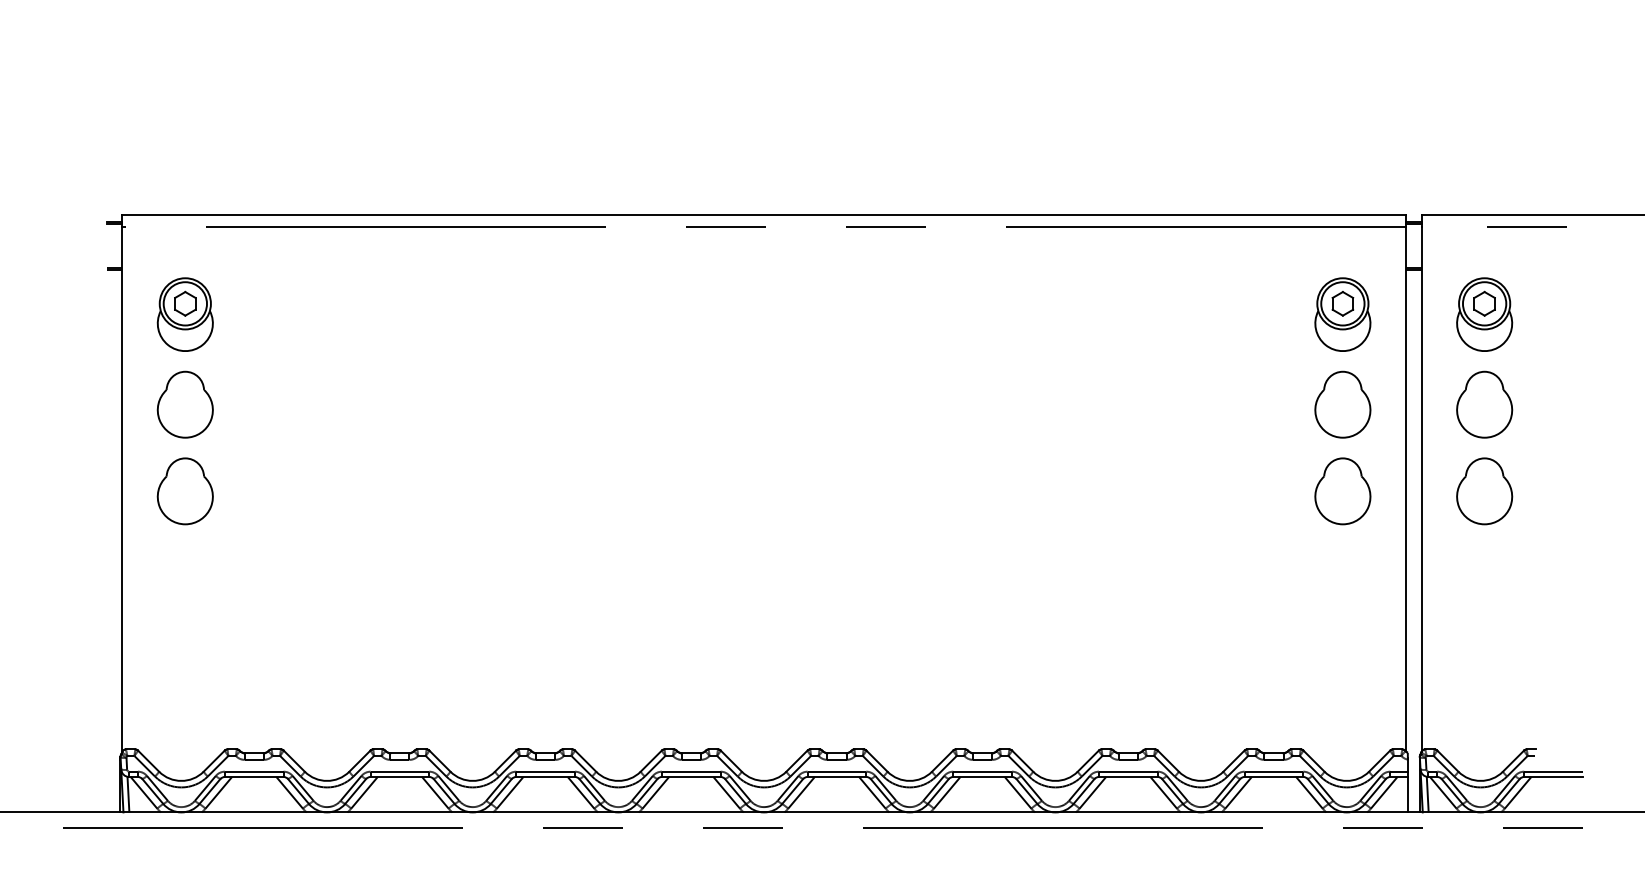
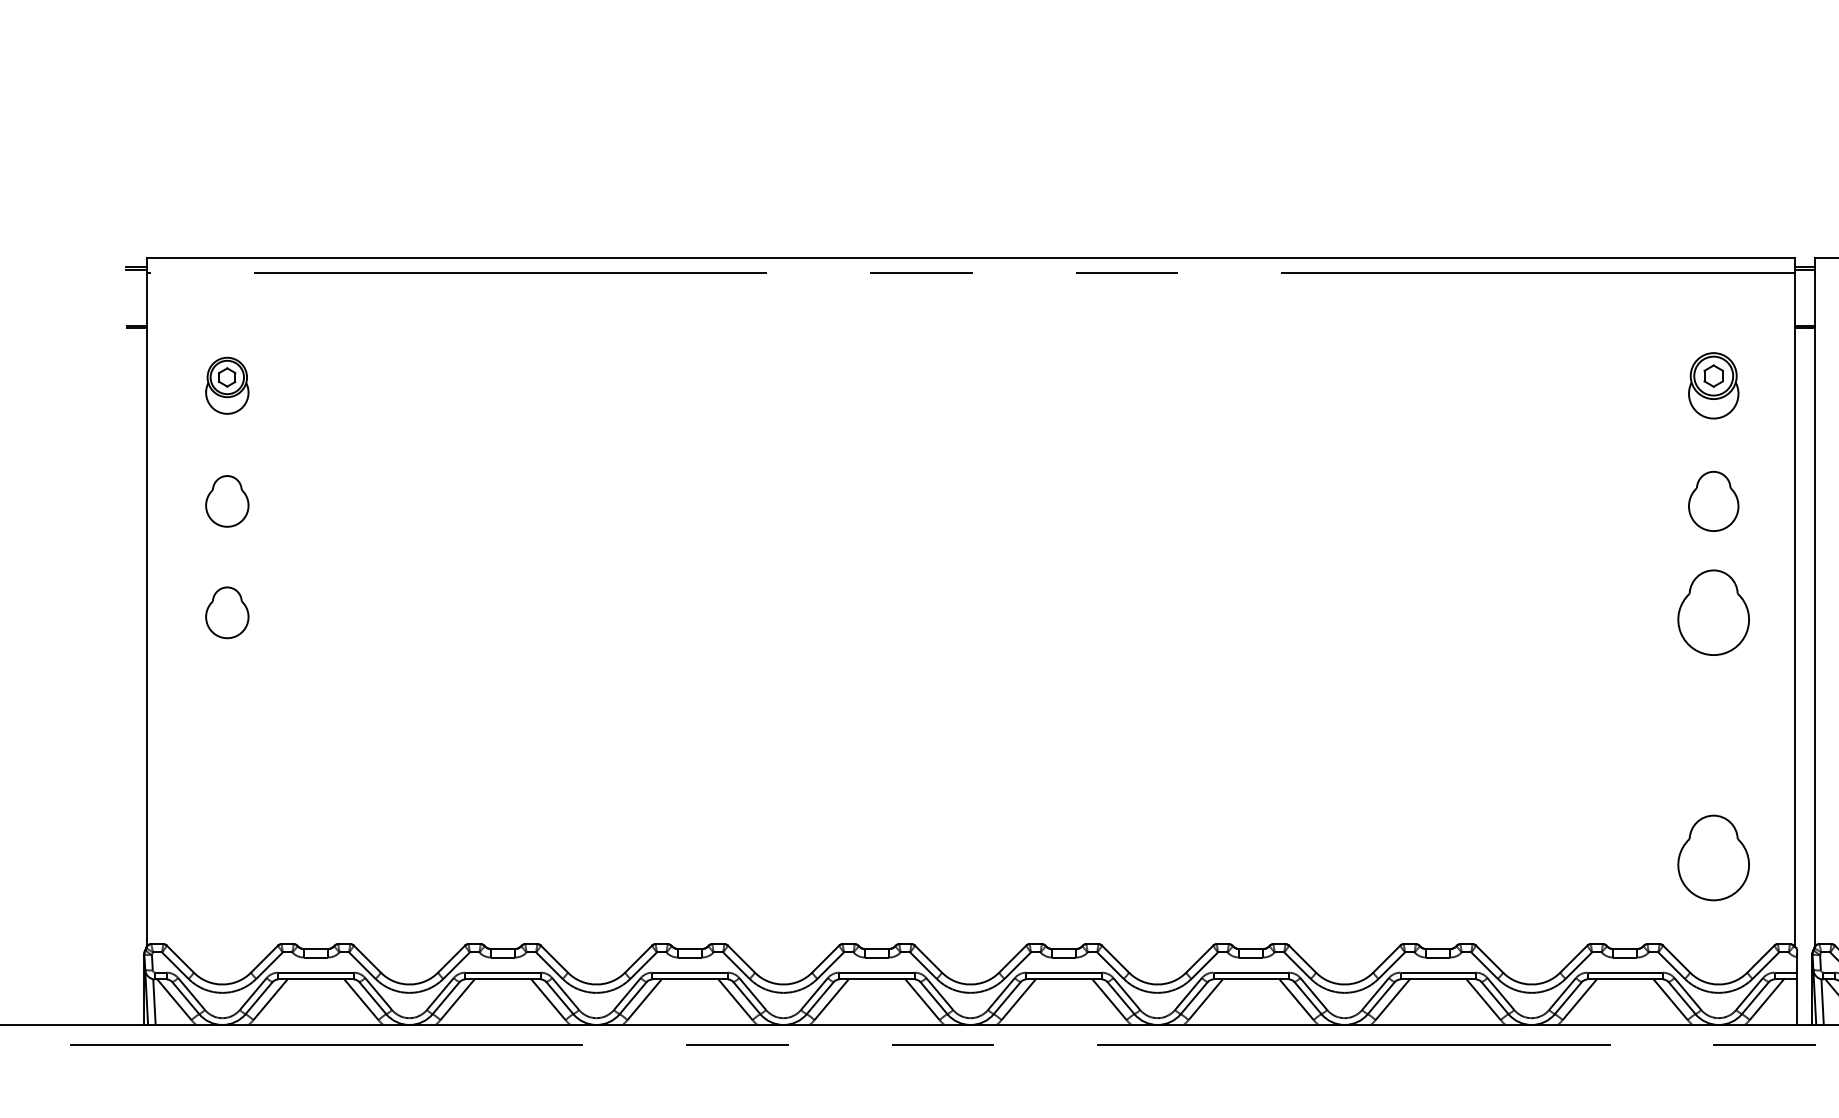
part: (184, 314) -> (226, 385), size x0.6
part: (1342, 314) -> (1713, 385), size x0.7
part: (184, 404) -> (226, 501), size x0.6
part: (1342, 404) -> (1713, 501), size x0.7
part: (184, 491) -> (226, 612), size x0.6
part: (1342, 682) -> (1713, 858), added

